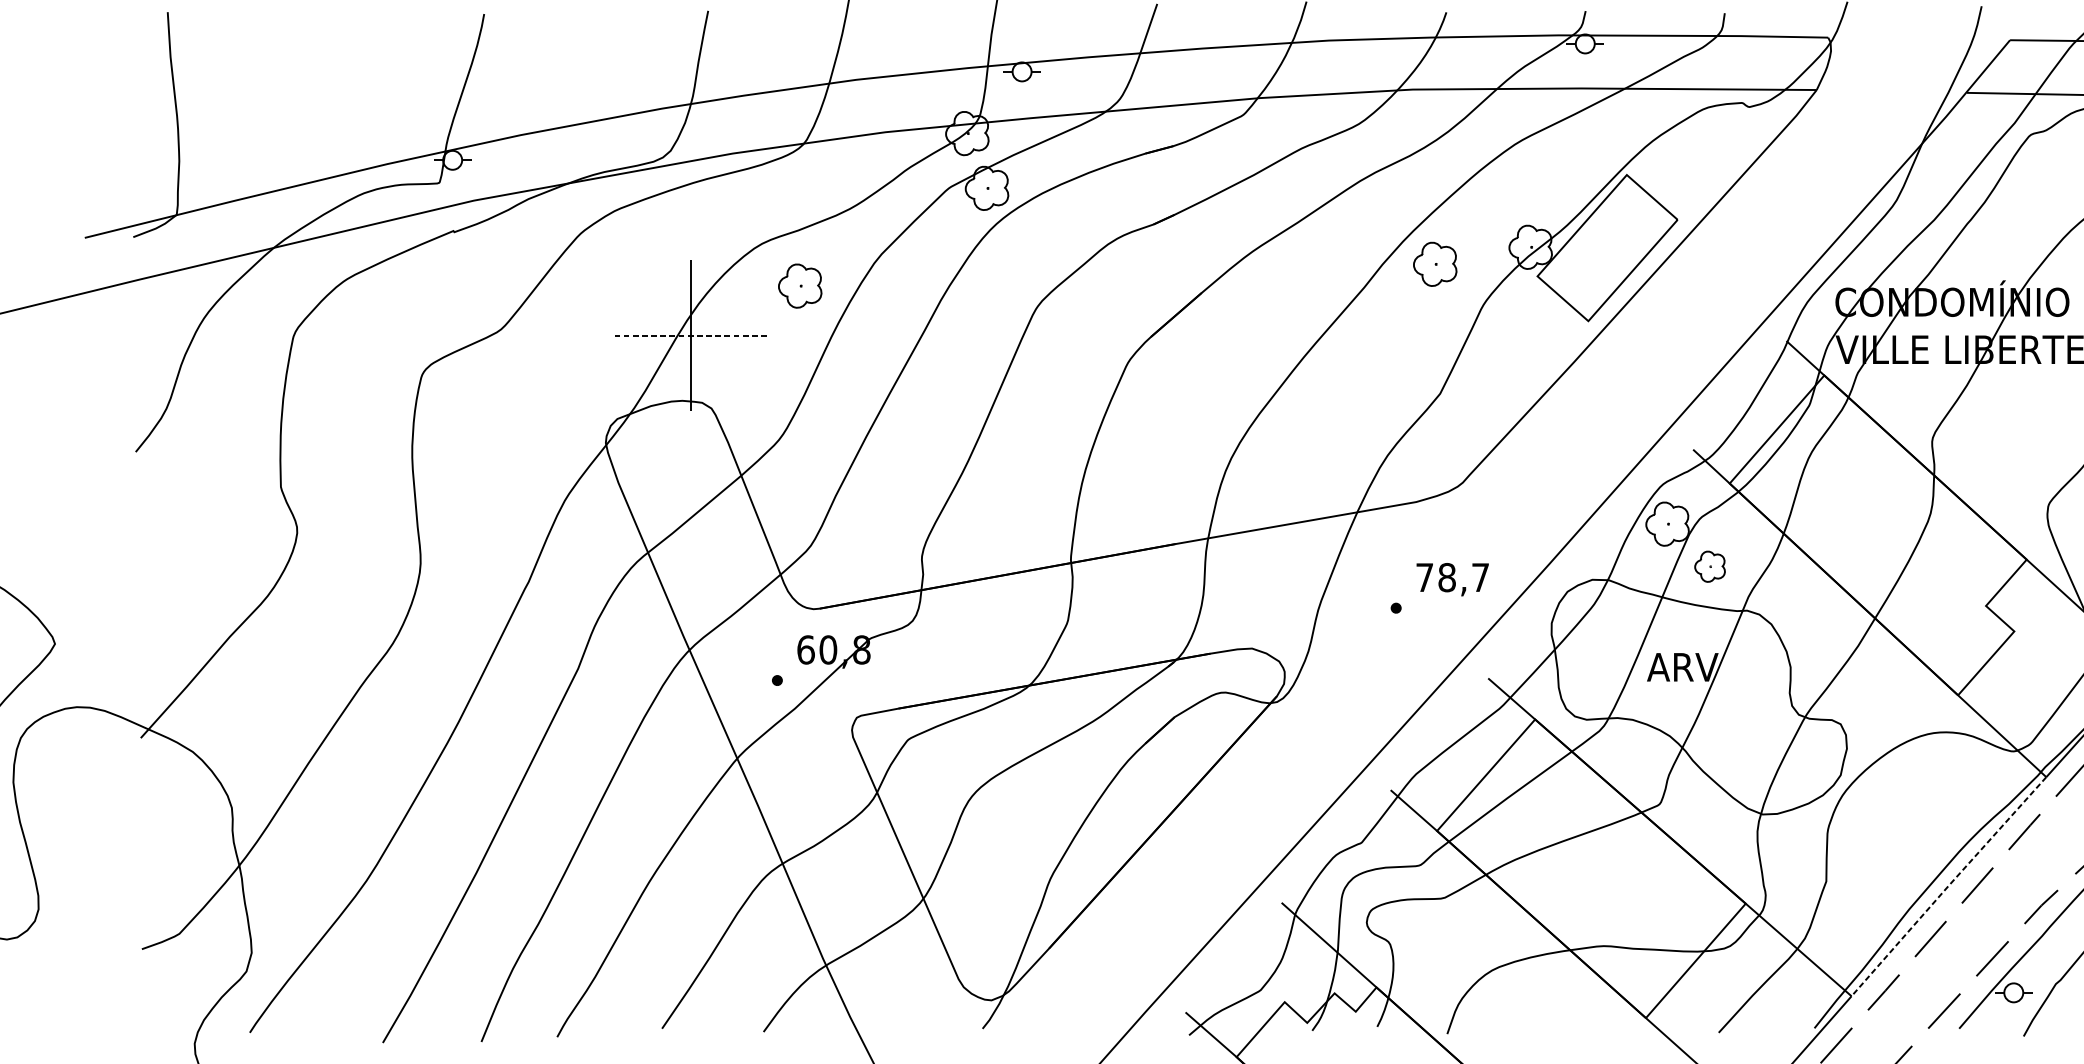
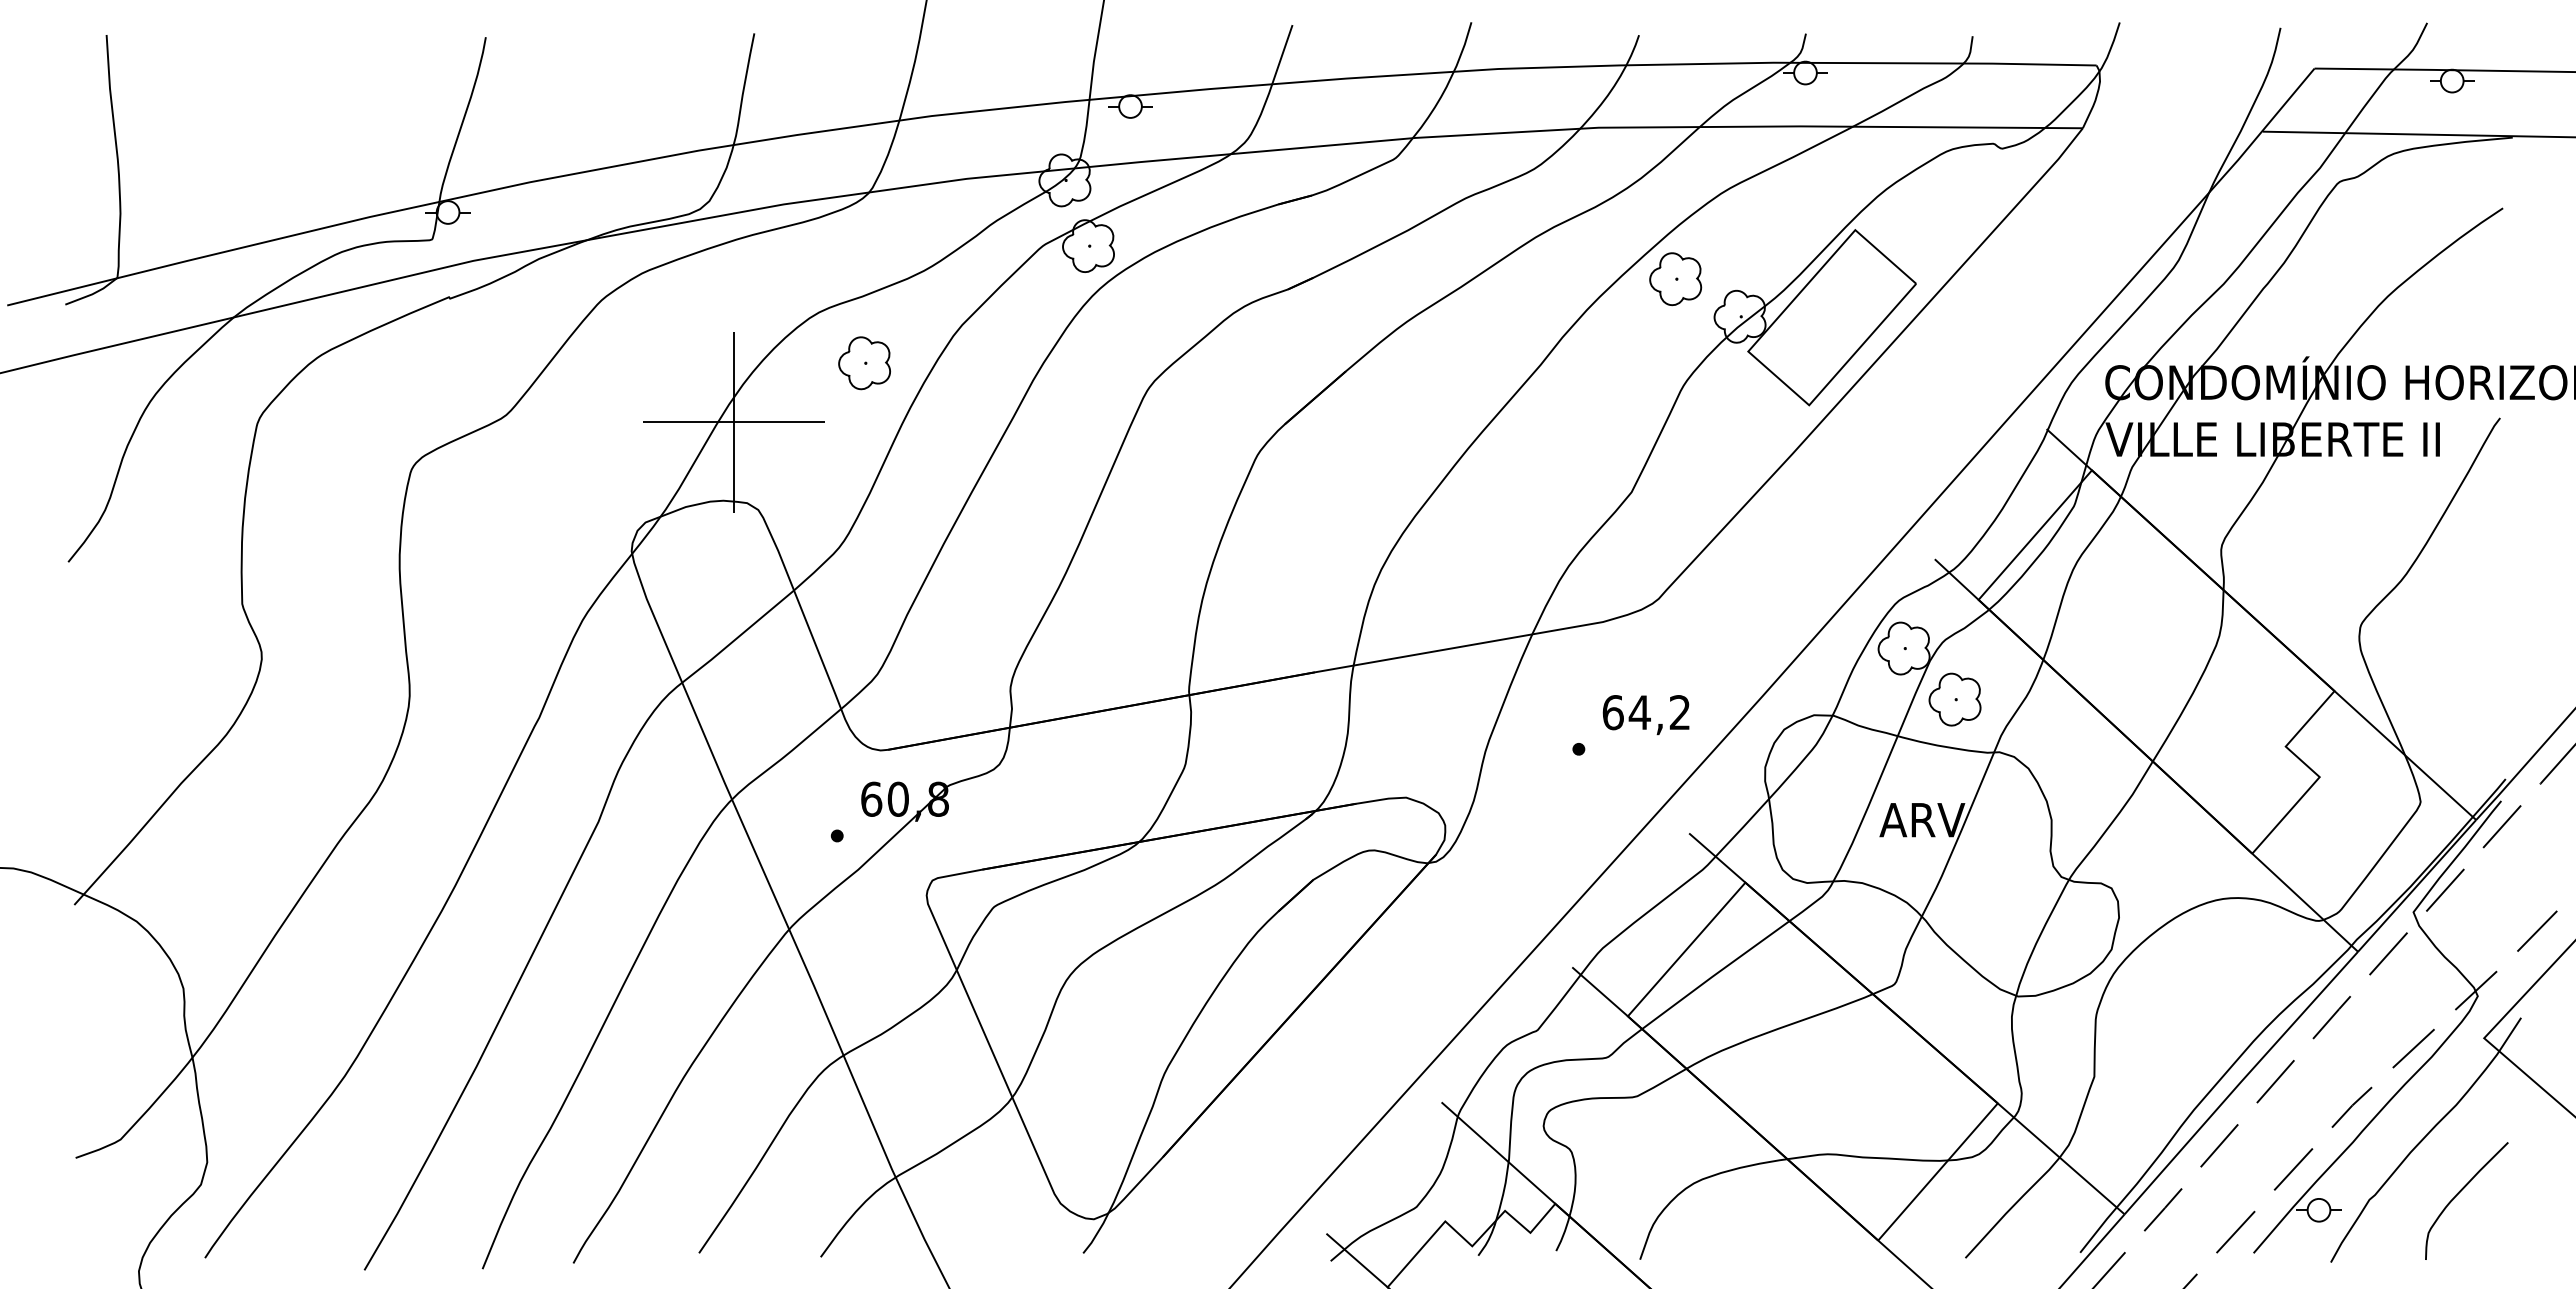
part: (1435, 264) -> (1675, 279), moved
line: (690, 335) -> (733, 422), dashed -> solid
part: (1709, 566) -> (1954, 699), size x1.43
text: (1451, 577) -> (1645, 712), 78,7 -> 64,2
line: (1948, 886) -> (2240, 1082), dashed -> solid

